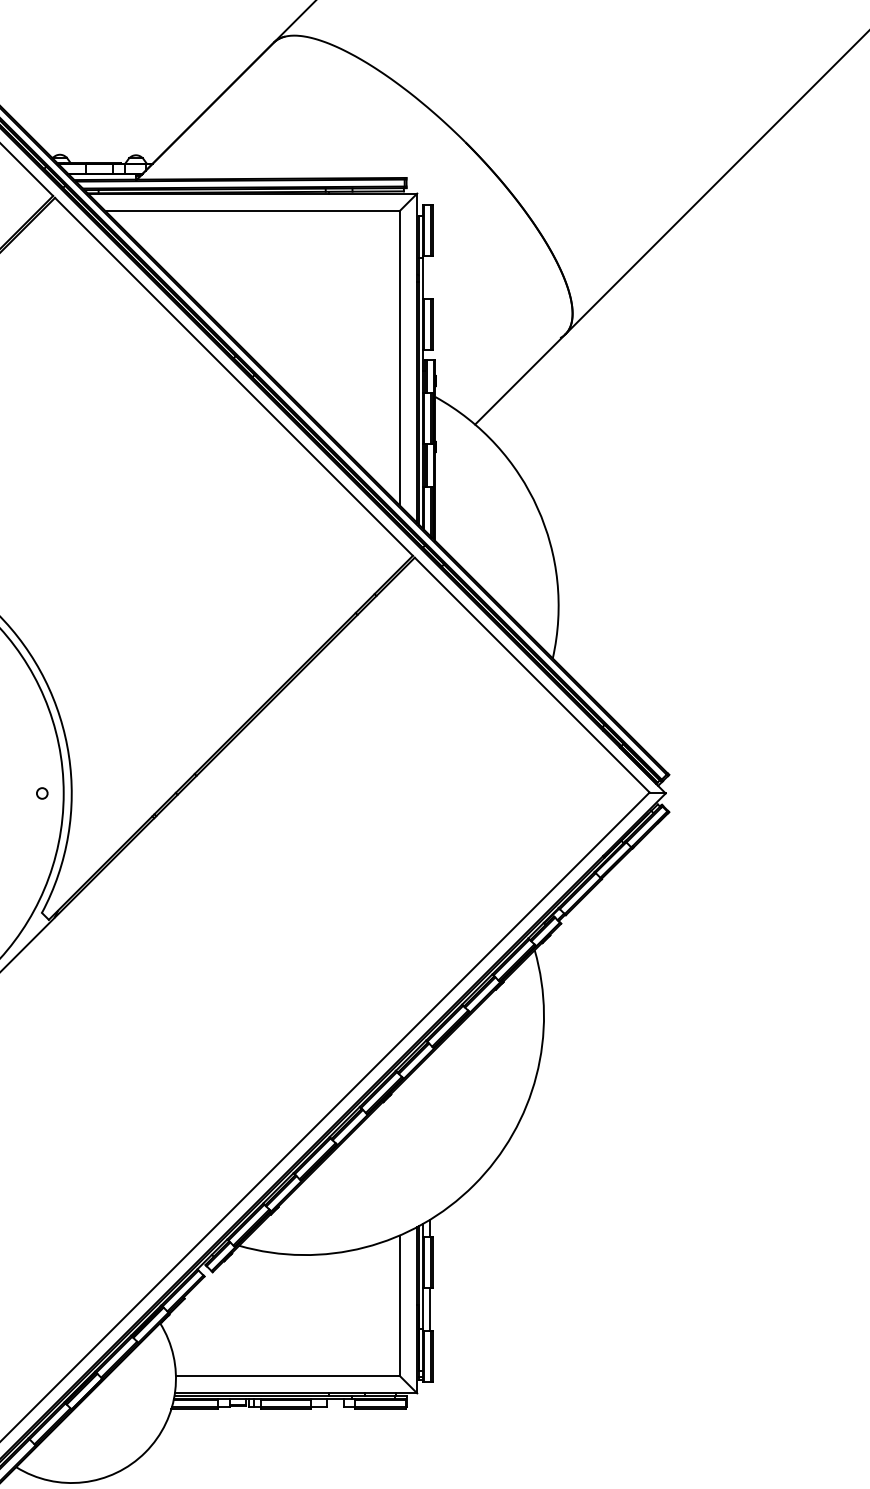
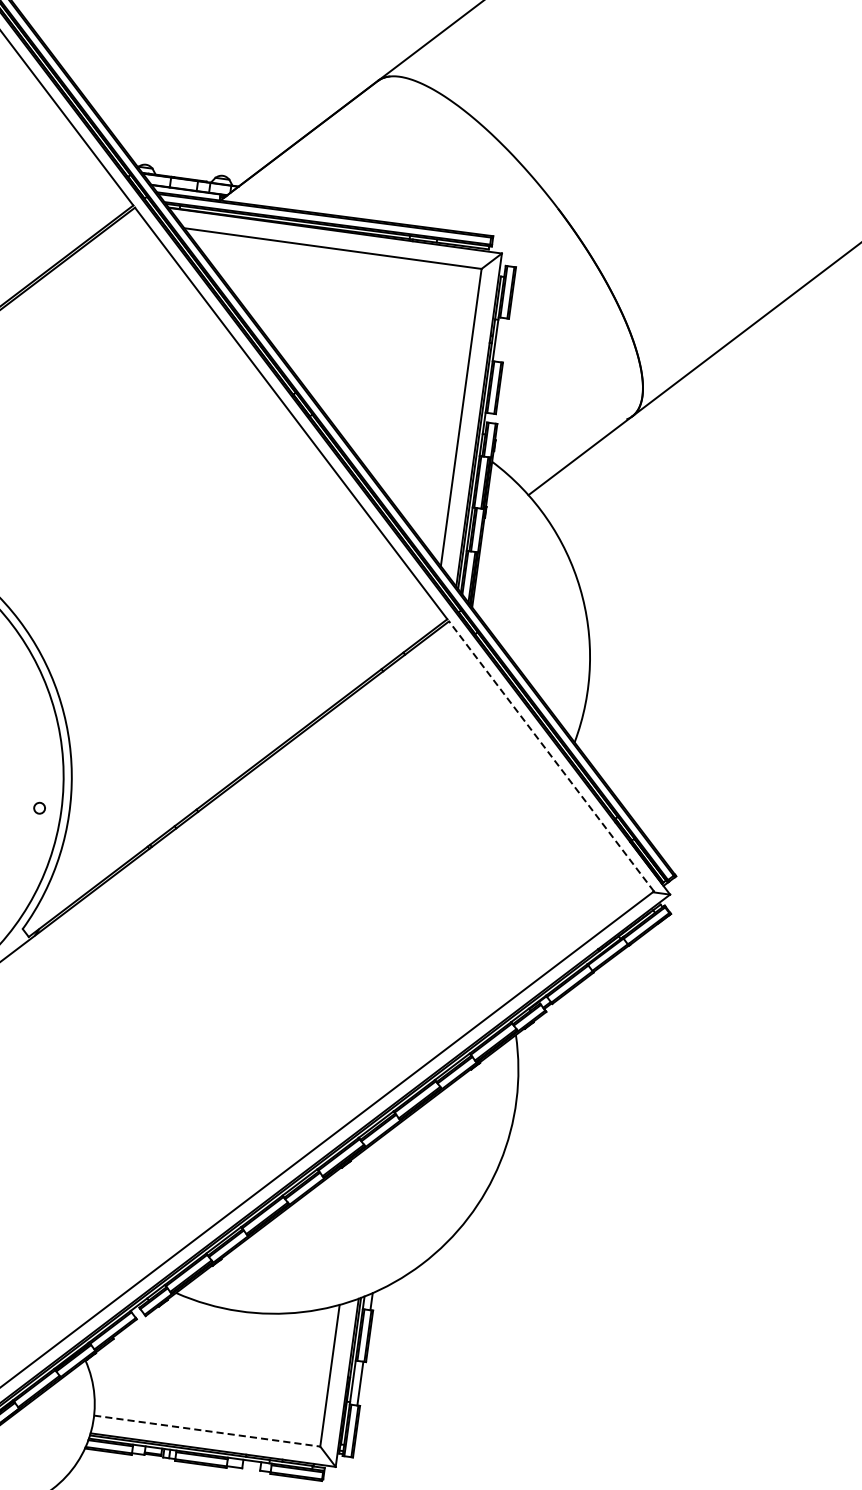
line: (531, 674) -> (550, 755), solid -> dashed
line: (287, 1375) -> (206, 1430), solid -> dashed

